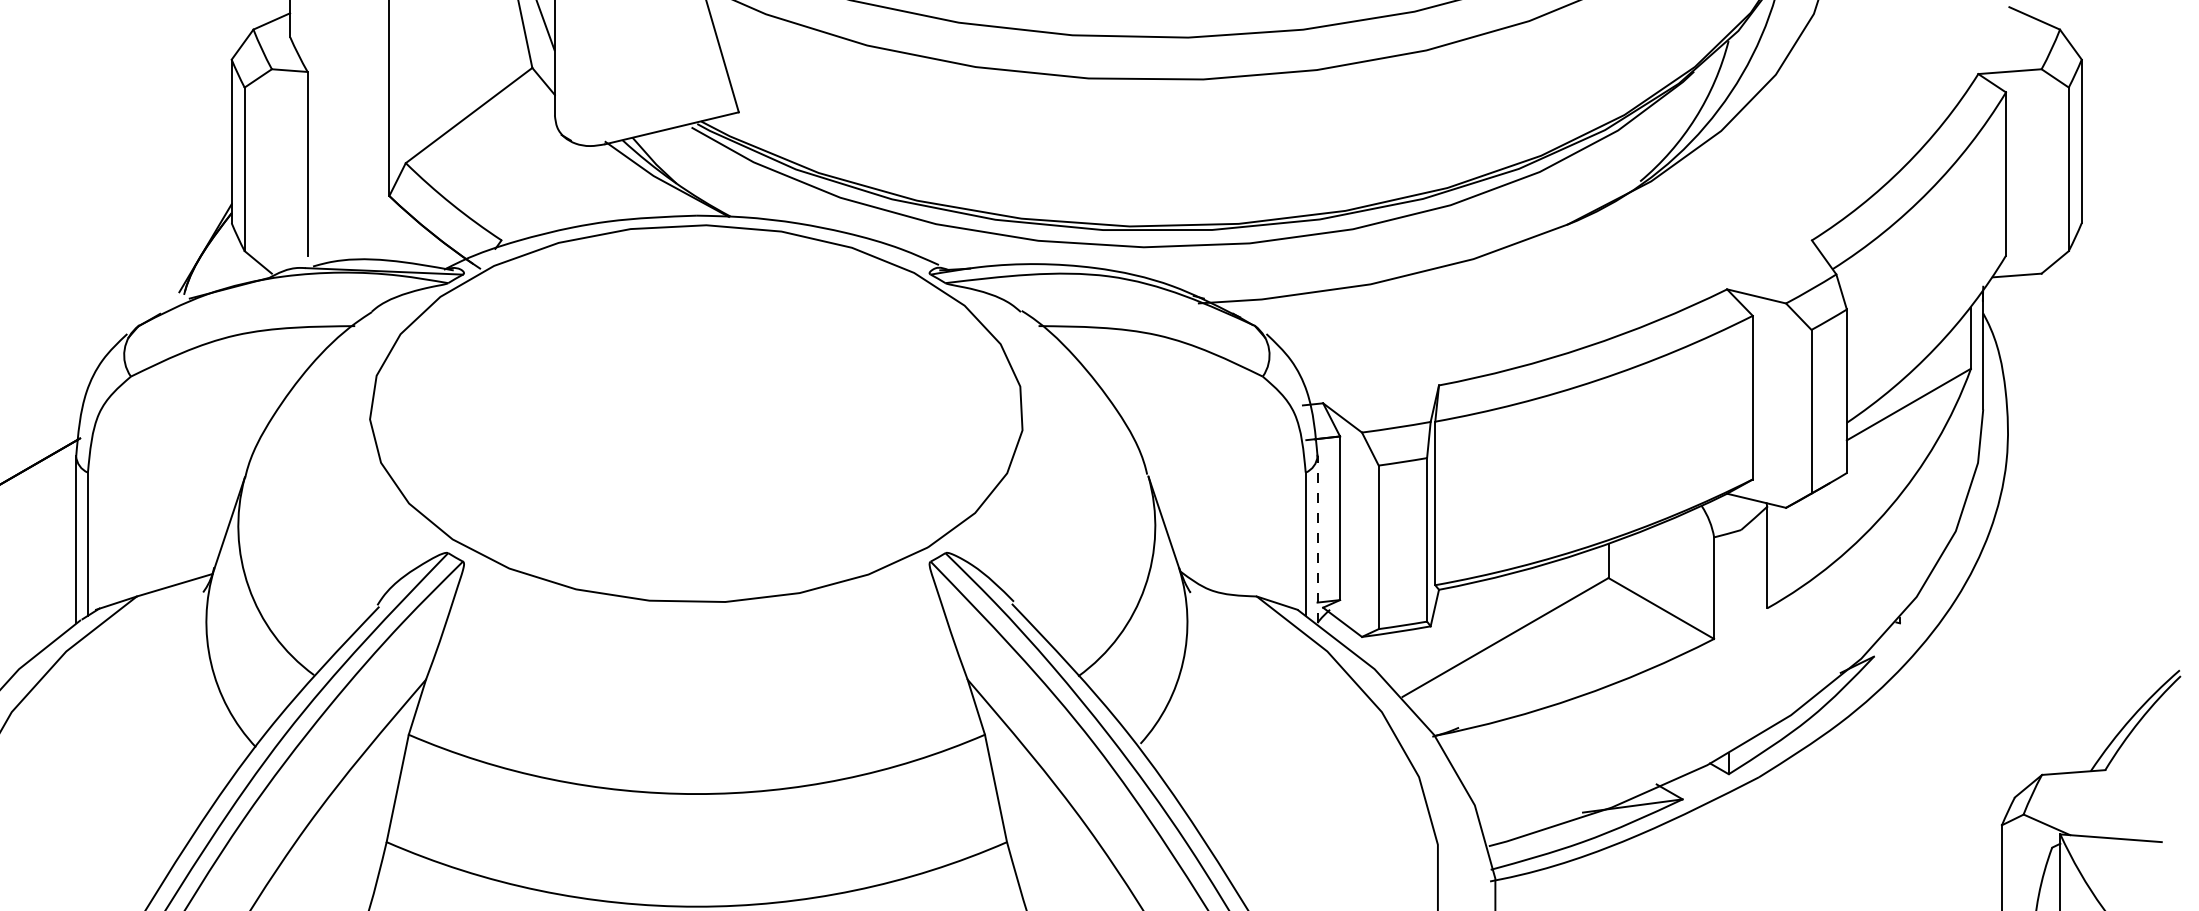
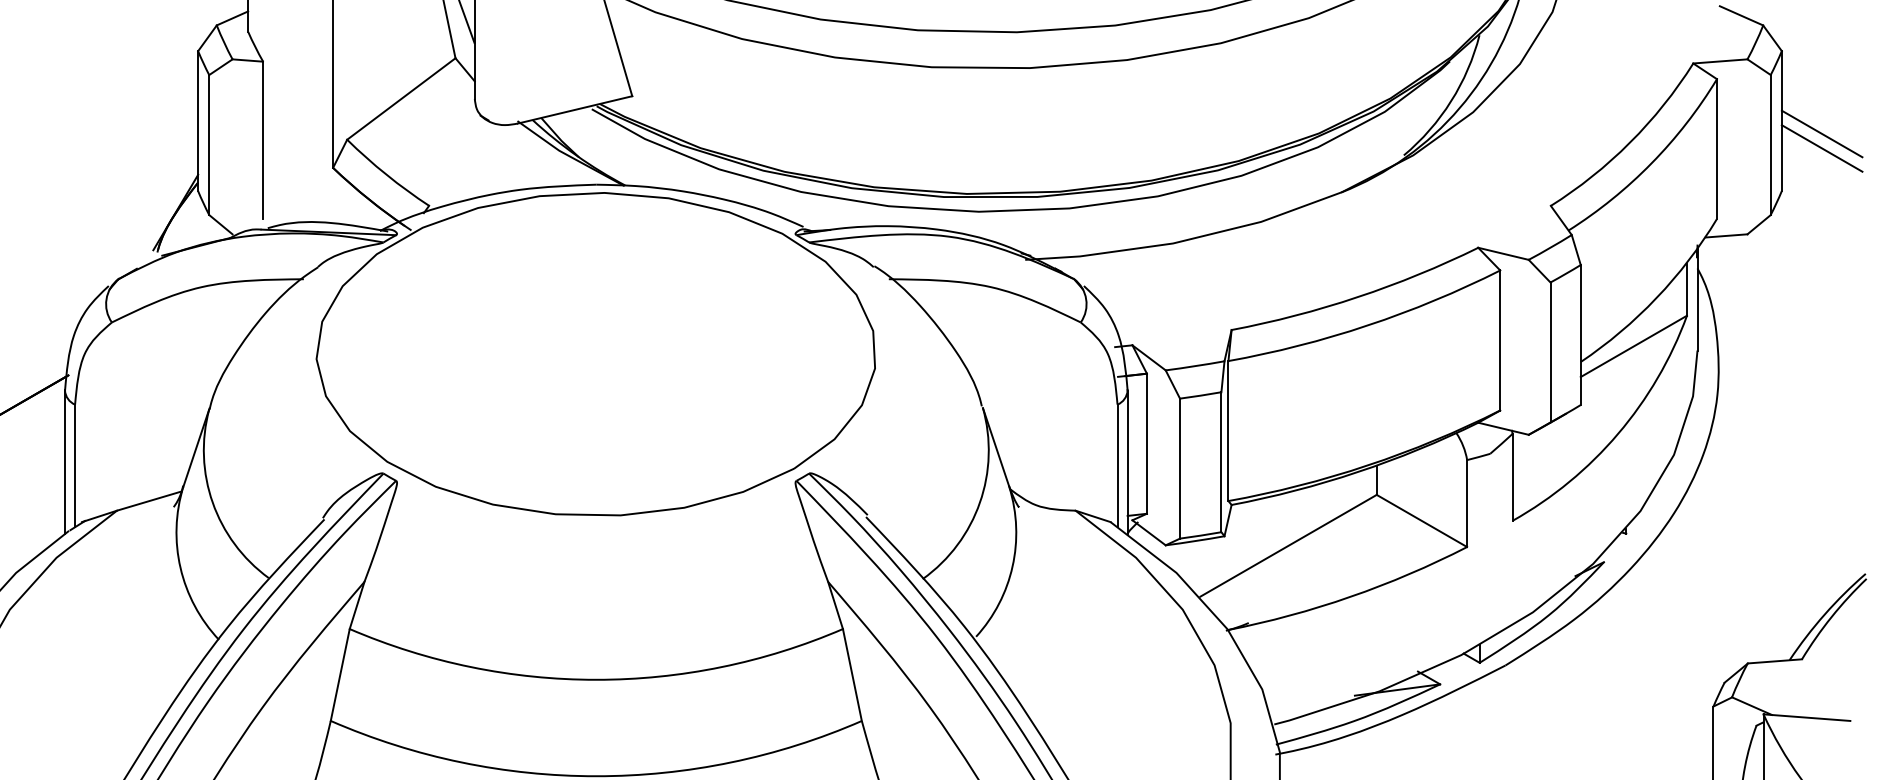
line: (2128, 155) -> (1821, 133), added
line: (2128, 173) -> (1821, 148), added
line: (1317, 540) -> (1127, 462), dashed -> solid

